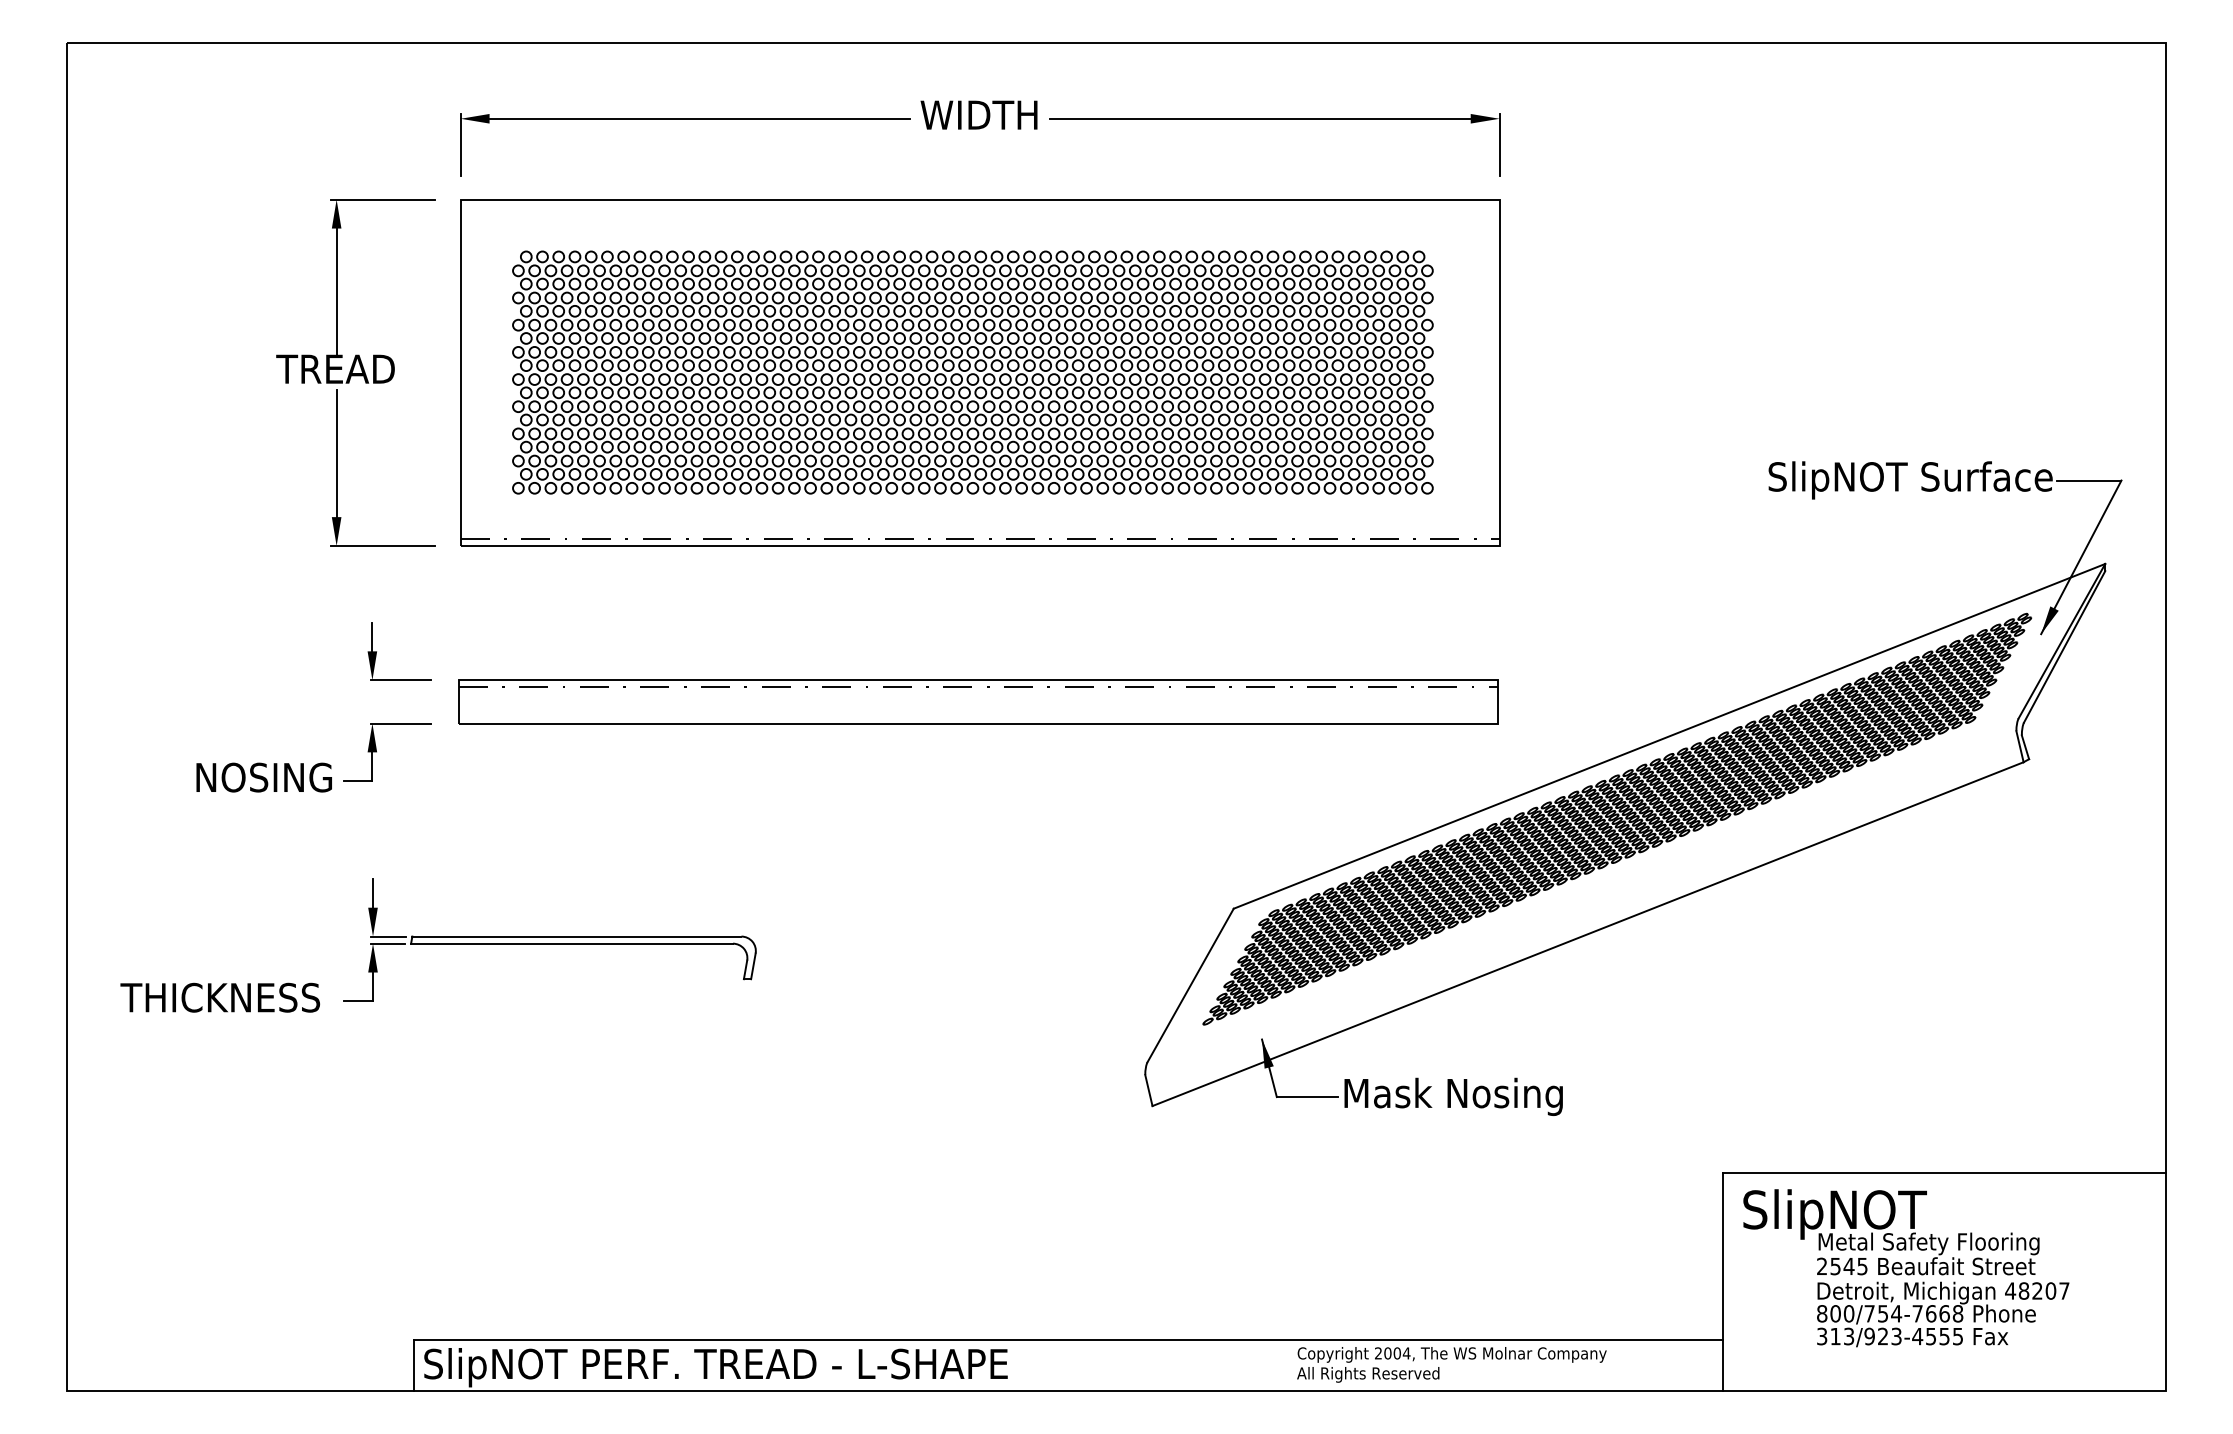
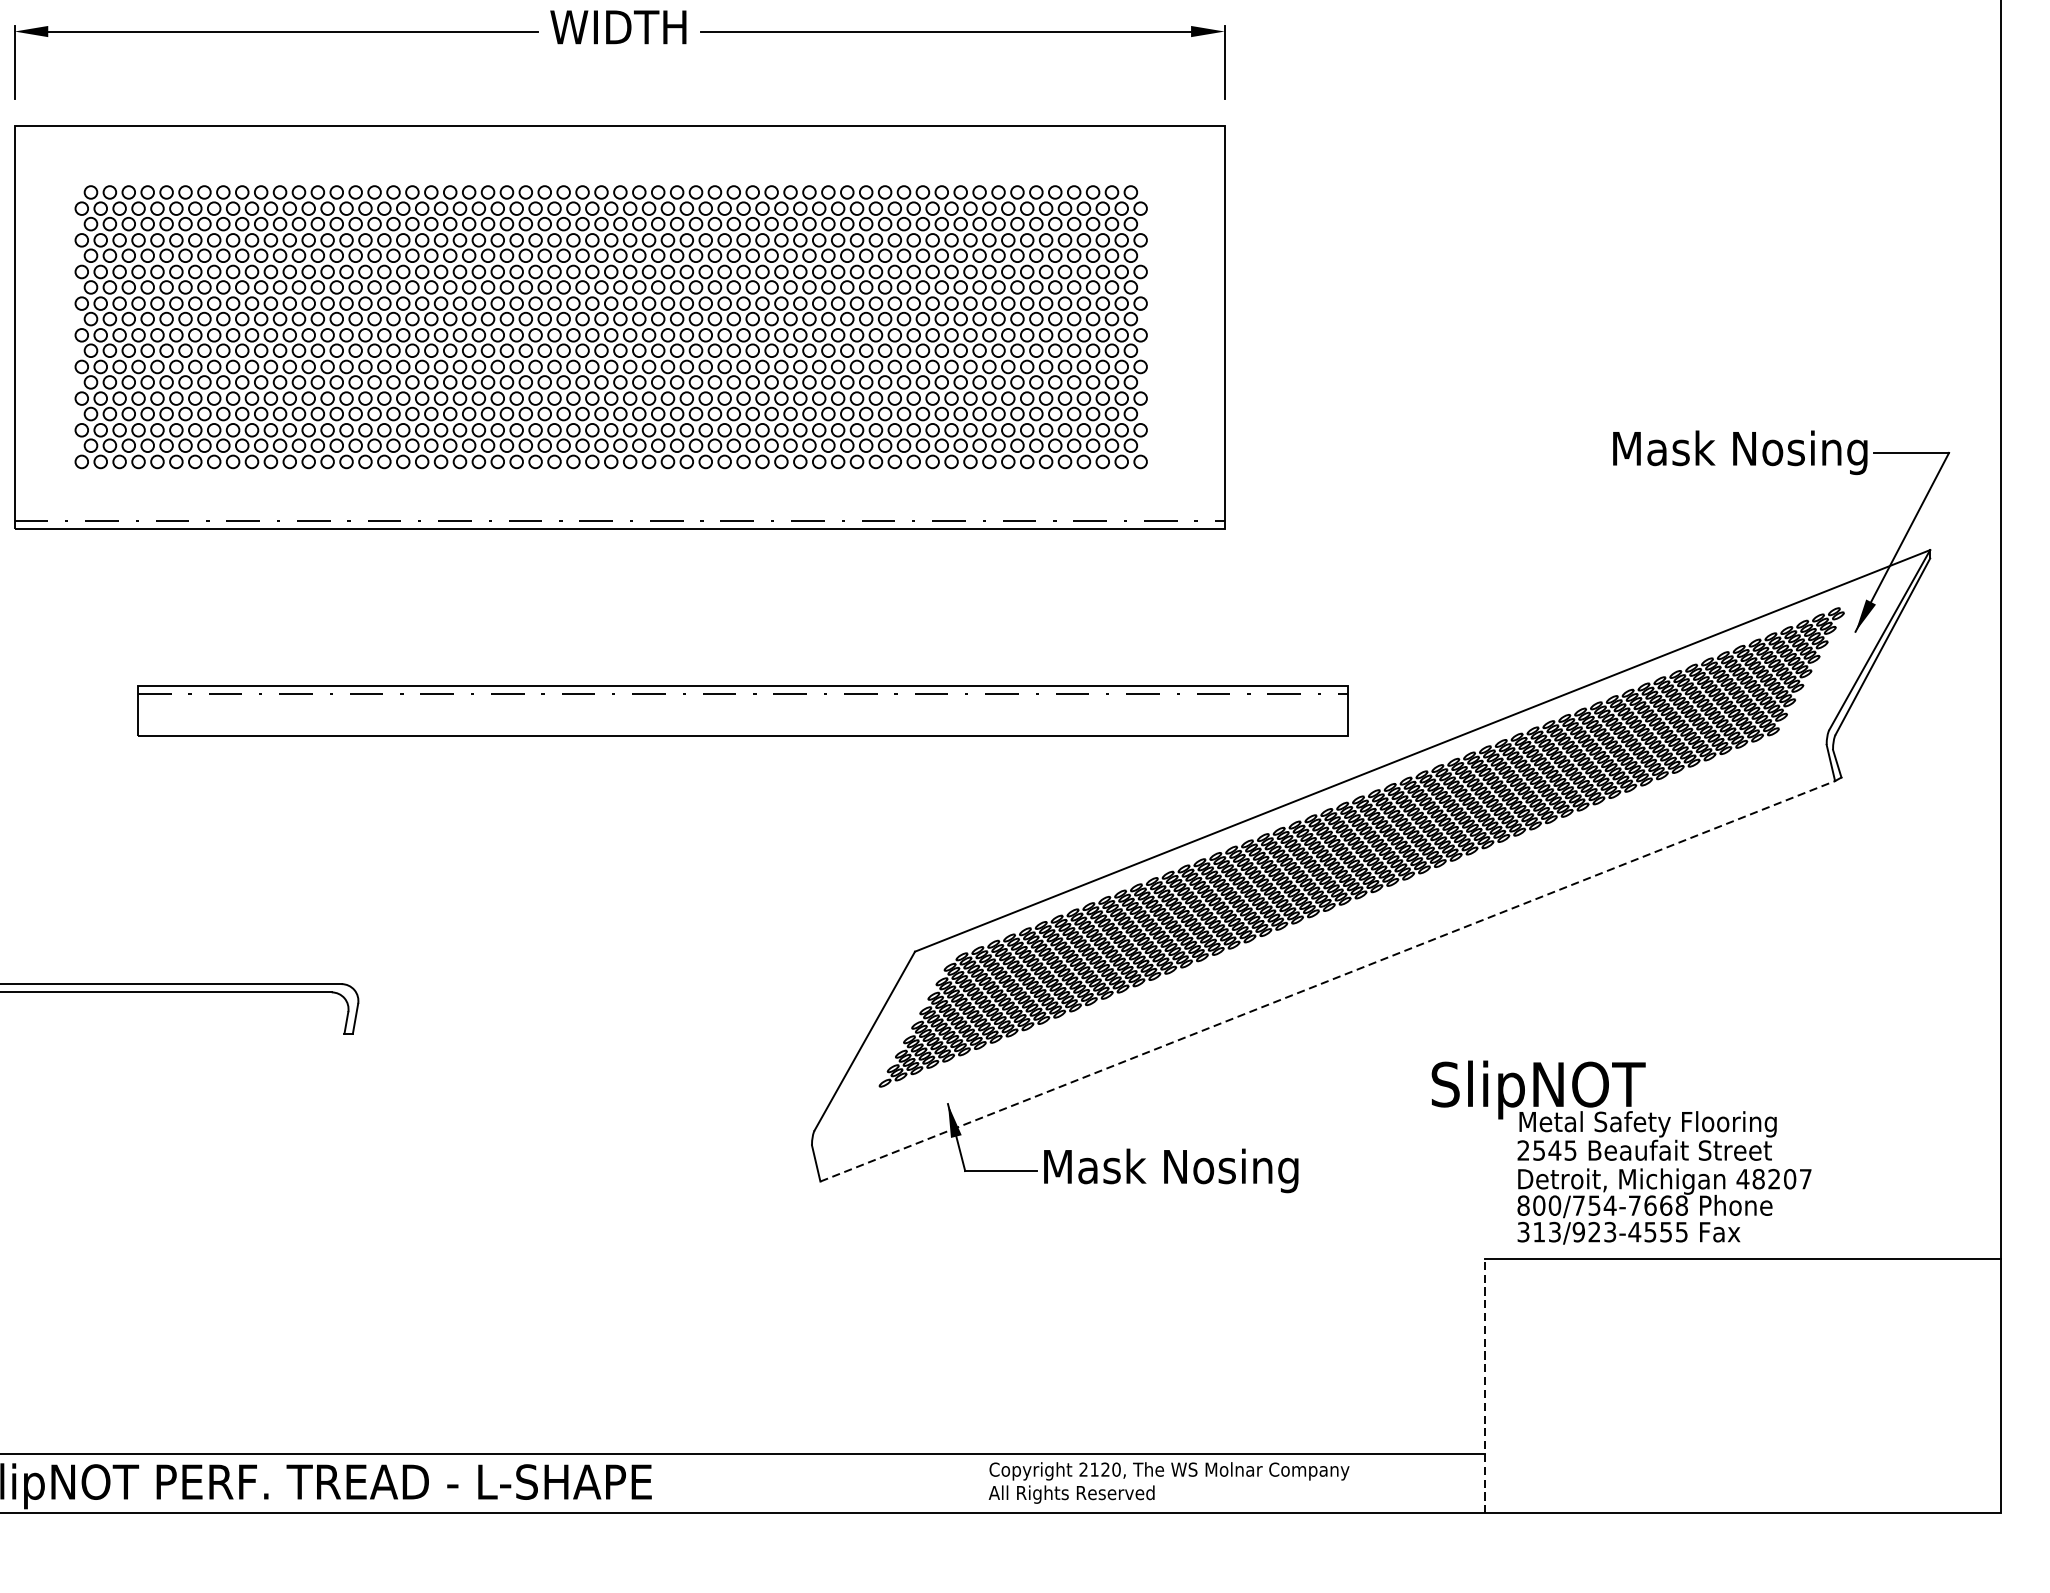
text: (1910, 480) -> (1703, 452), SlipNOT Surface -> Mask Nosing
part: (978, 701) -> (743, 710), moved
line: (1588, 933) -> (1328, 980), solid -> dashed
text: (1906, 1268) -> (1621, 1152), moved
line: (1723, 1281) -> (1485, 1385), solid -> dashed
text: (1397, 1353) -> (1105, 1469), 2004, -> 2120,

